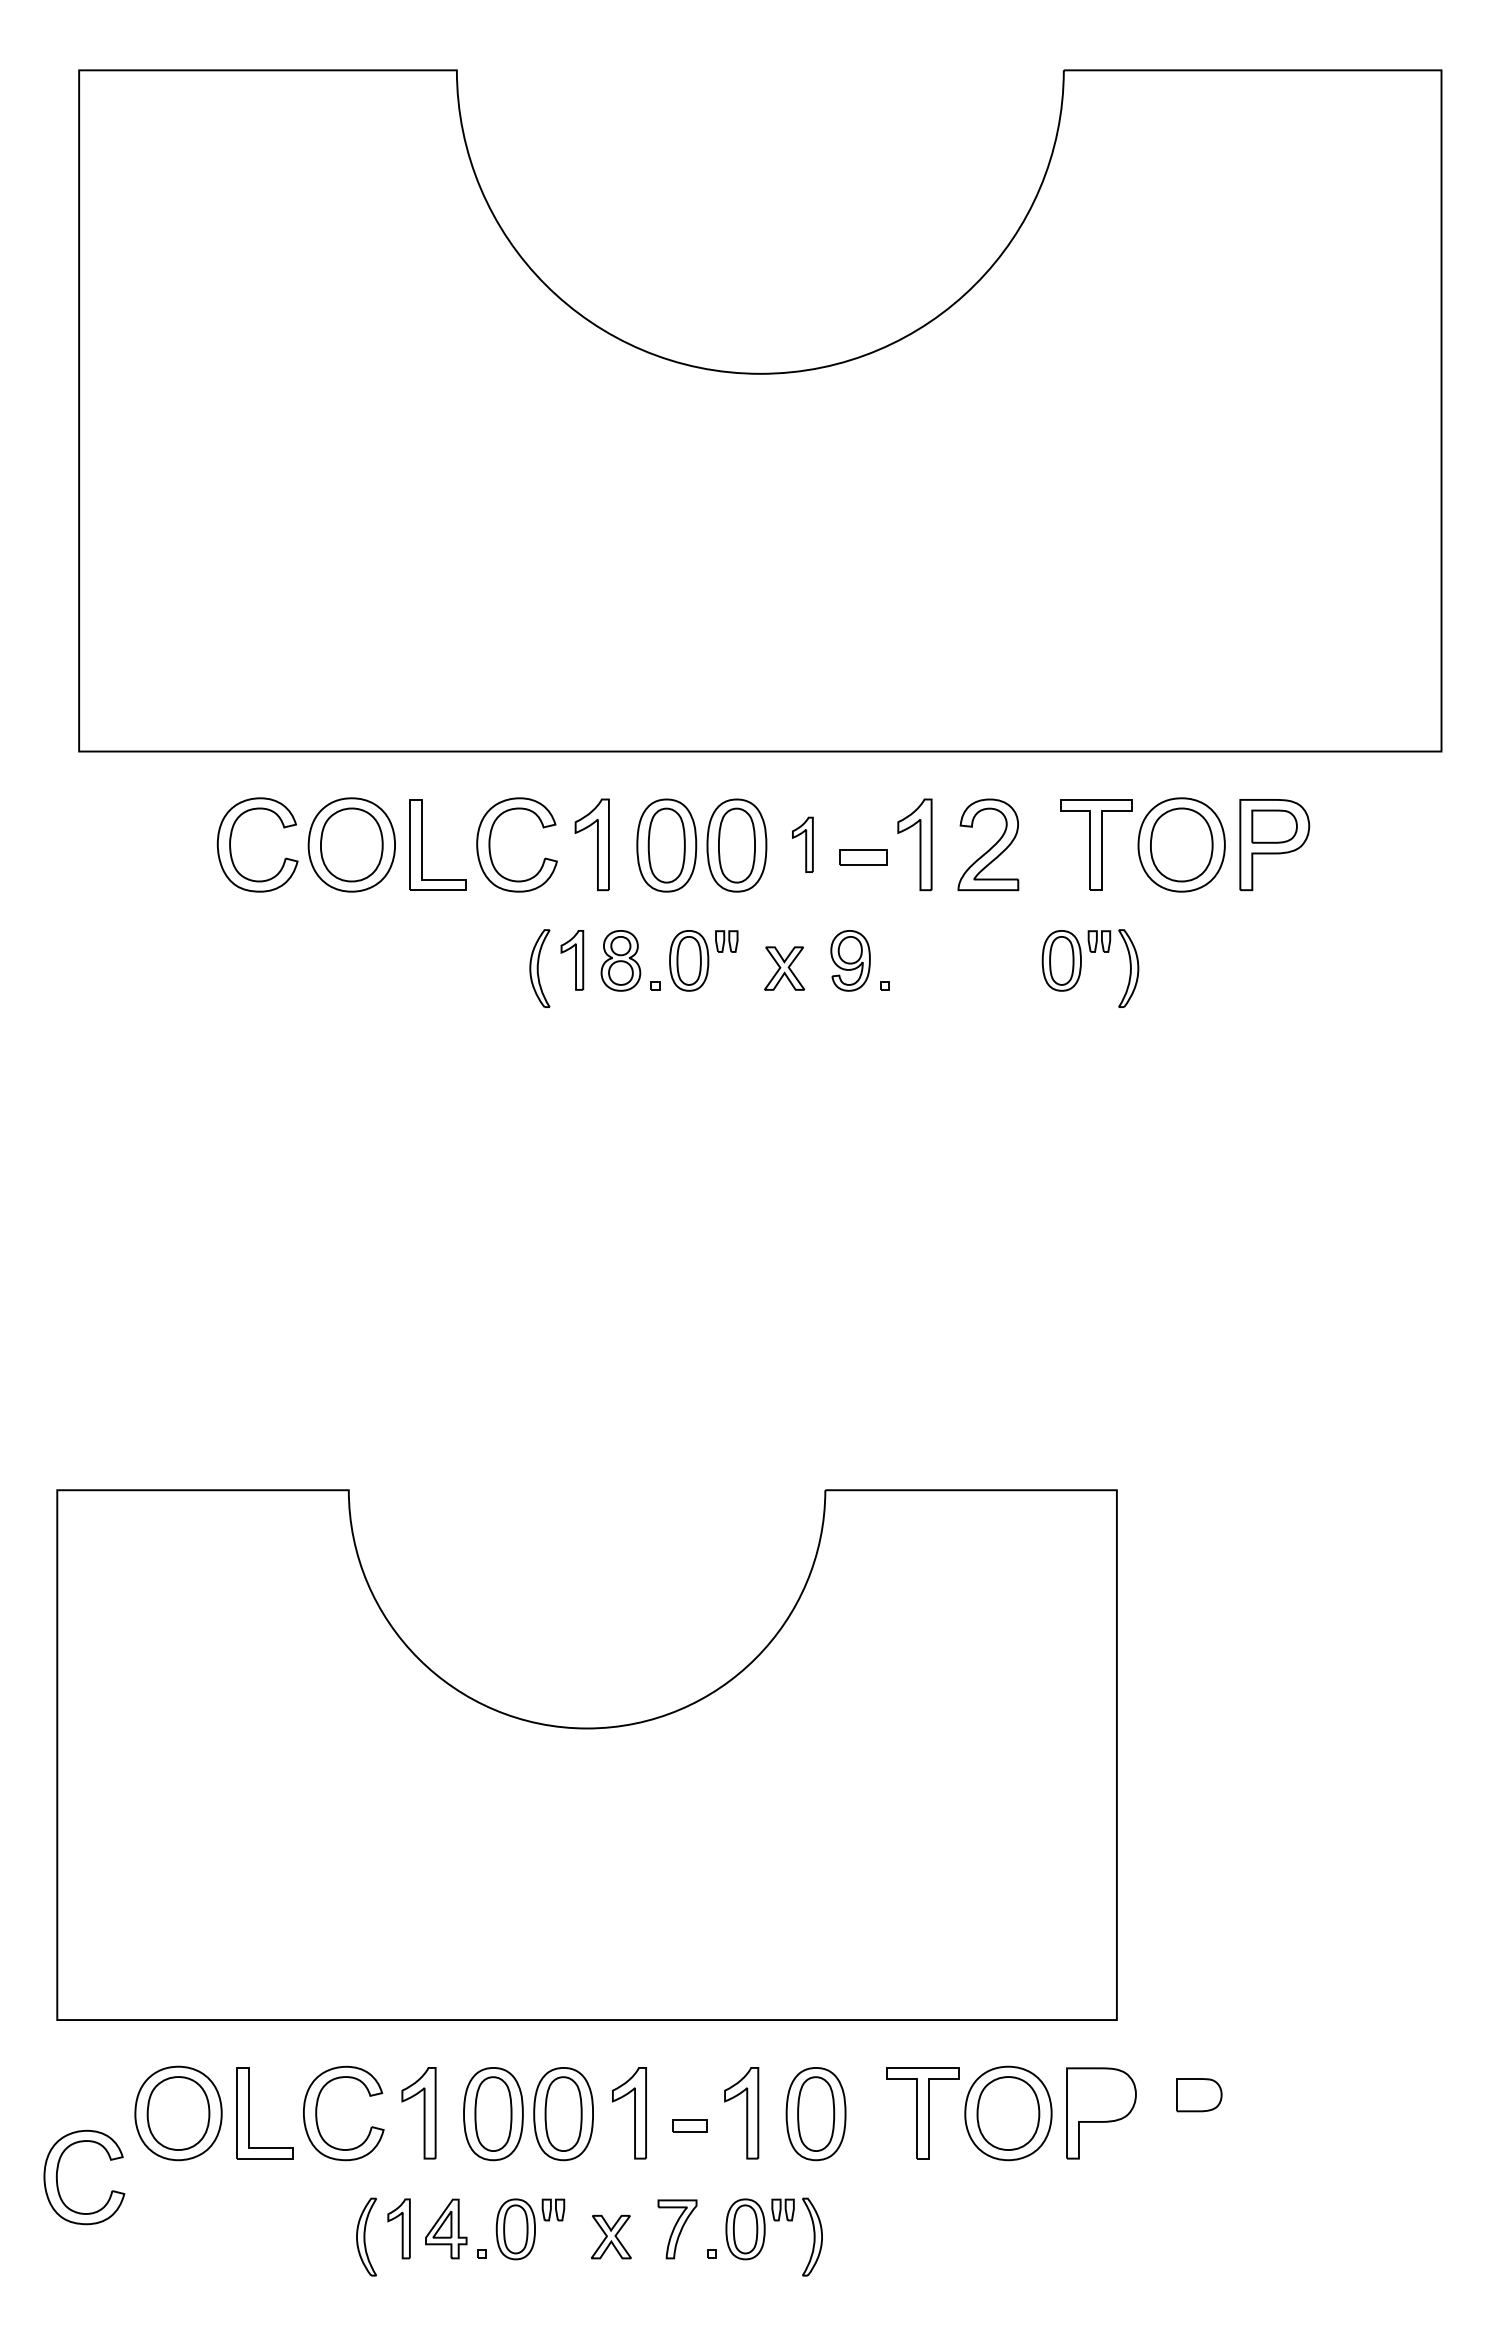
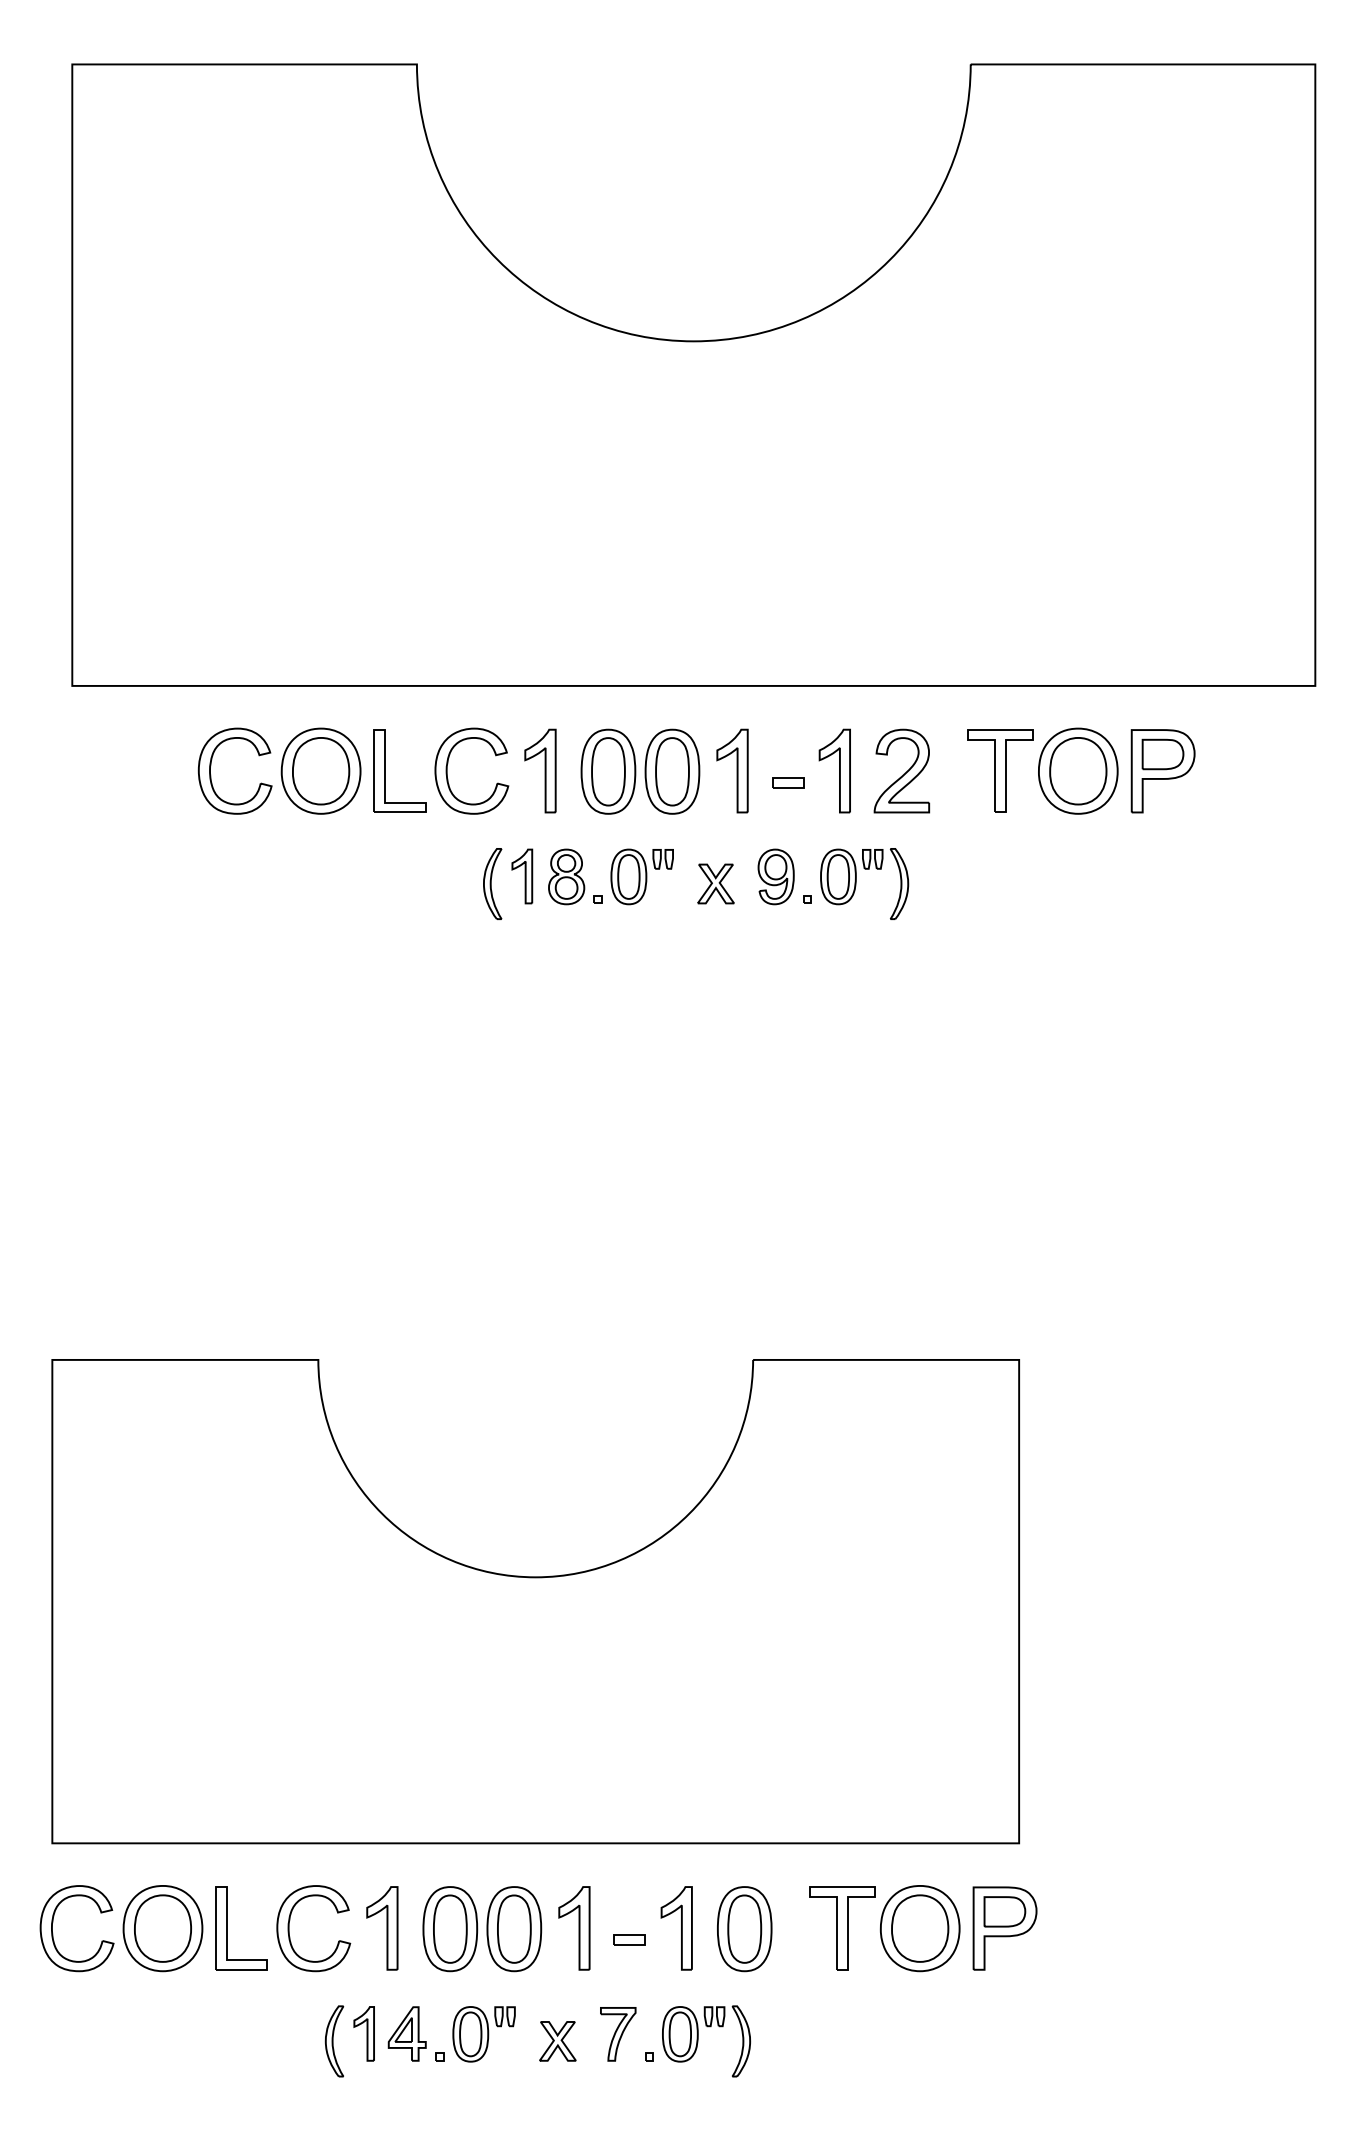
part: (802, 844) -> (732, 770), size x1.67
part: (863, 857) -> (787, 782), size x0.71
part: (1081, 968) -> (856, 883), moved
part: (1199, 2095) -> (1005, 1912), moved
part: (58, 2170) -> (53, 1922), moved

